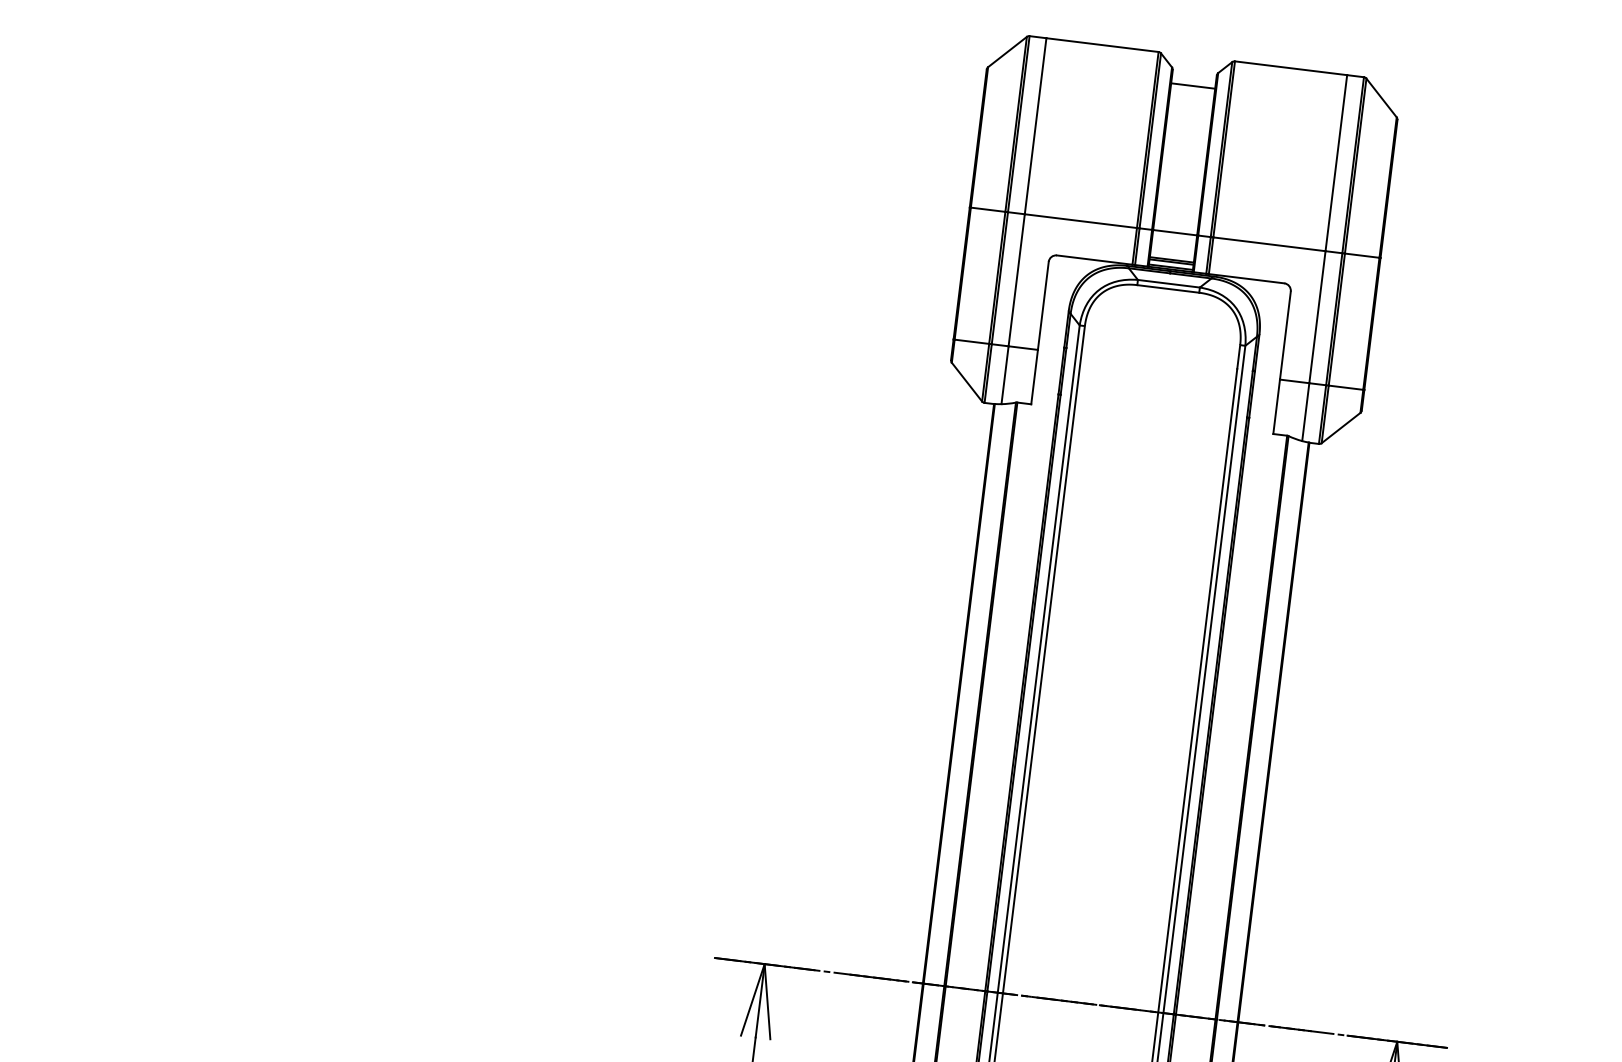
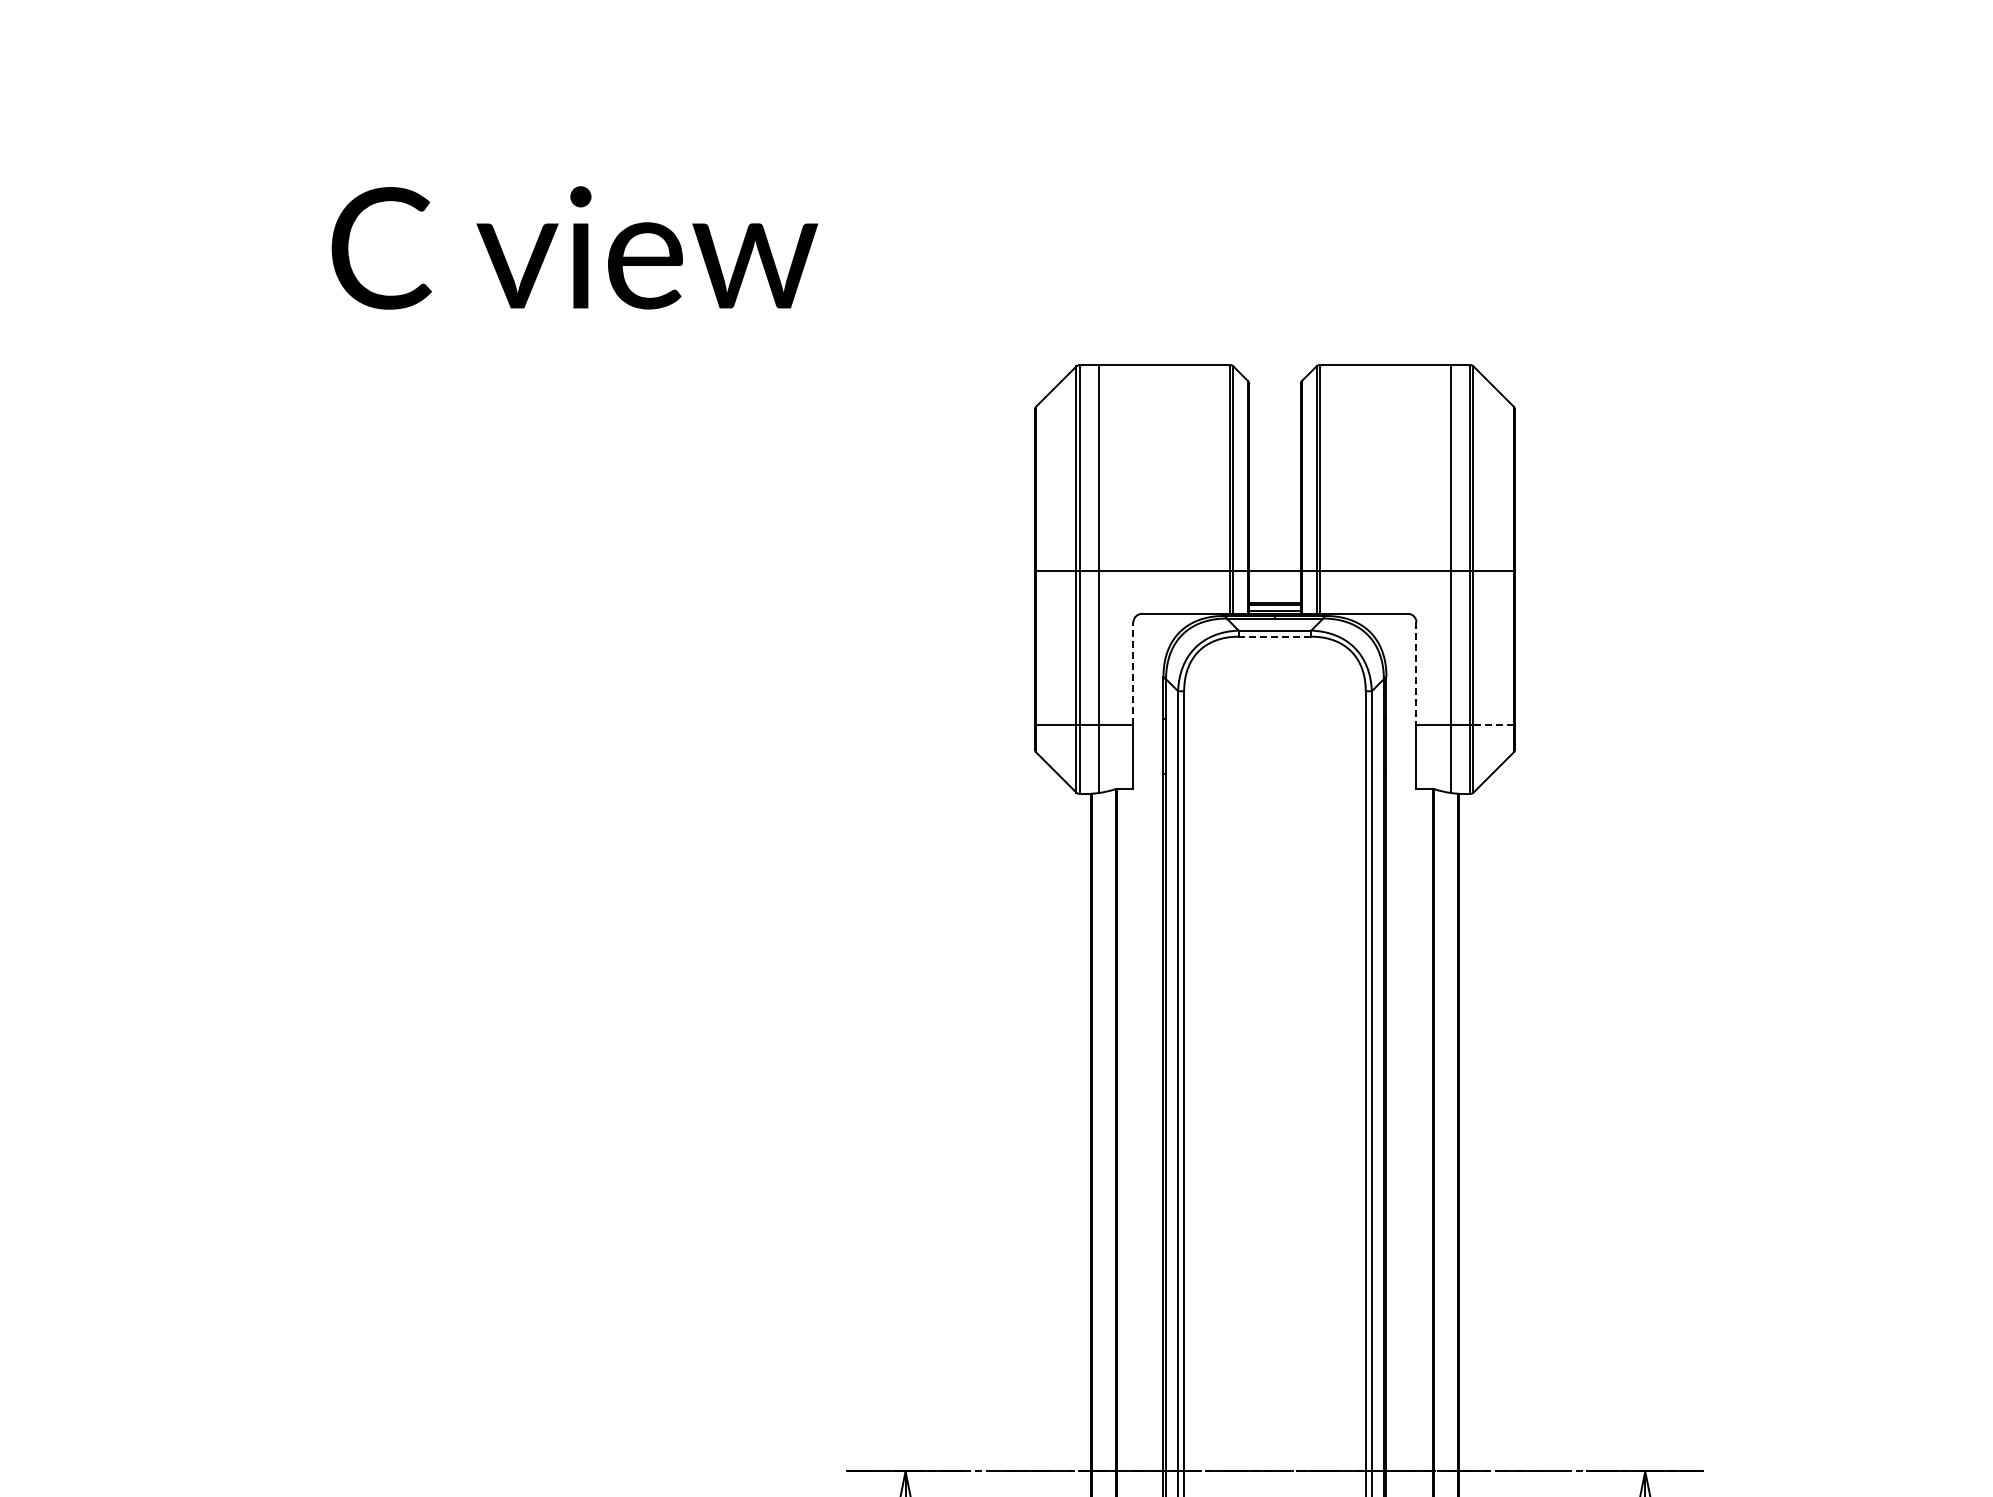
line: (1192, 86) -> (1274, 399), removed
line: (1167, 288) -> (1274, 636), solid -> dashed
line: (1043, 305) -> (1133, 673), solid -> dashed
line: (1285, 336) -> (1416, 674), solid -> dashed
line: (1345, 387) -> (1493, 725), solid -> dashed

